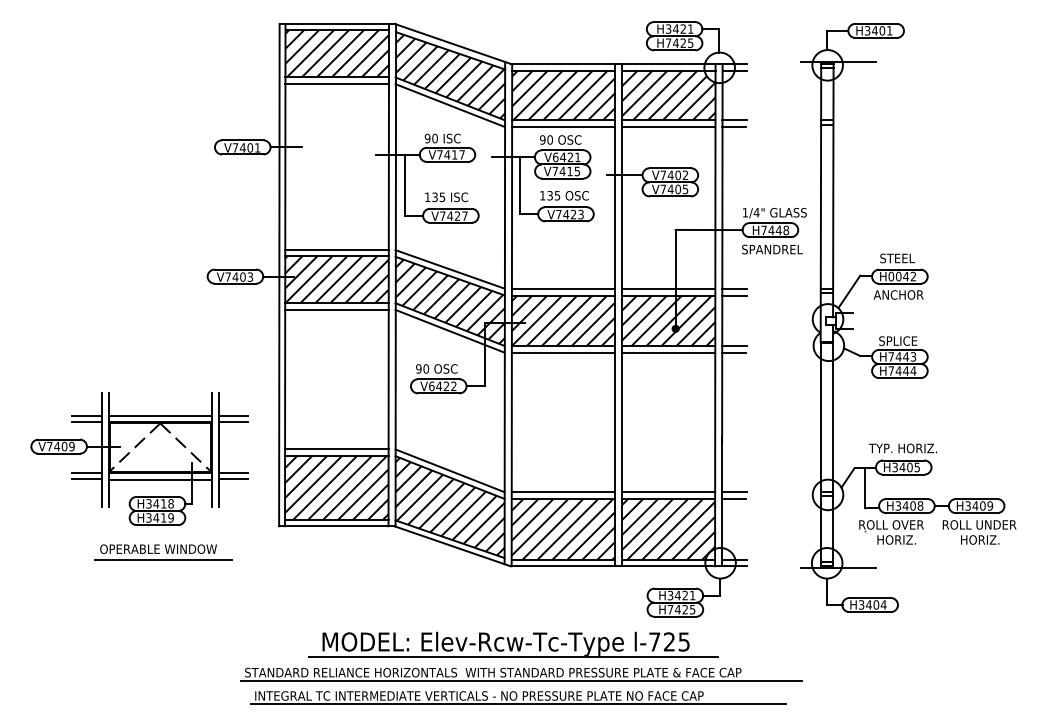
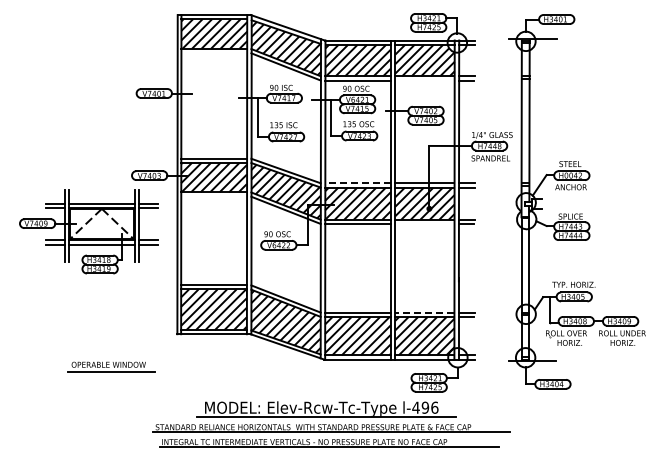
line: (335, 84) -> (213, 53), removed
line: (668, 126) -> (424, 80), removed
line: (562, 289) -> (357, 183), solid -> dashed
line: (335, 309) -> (213, 196), removed
line: (668, 353) -> (424, 224), removed
part: (139, 459) -> (88, 231), moved
line: (668, 492) -> (424, 312), solid -> dashed
part: (162, 551) -> (111, 366), moved
text: (669, 641) -> (425, 407), l-725 -> l-496

